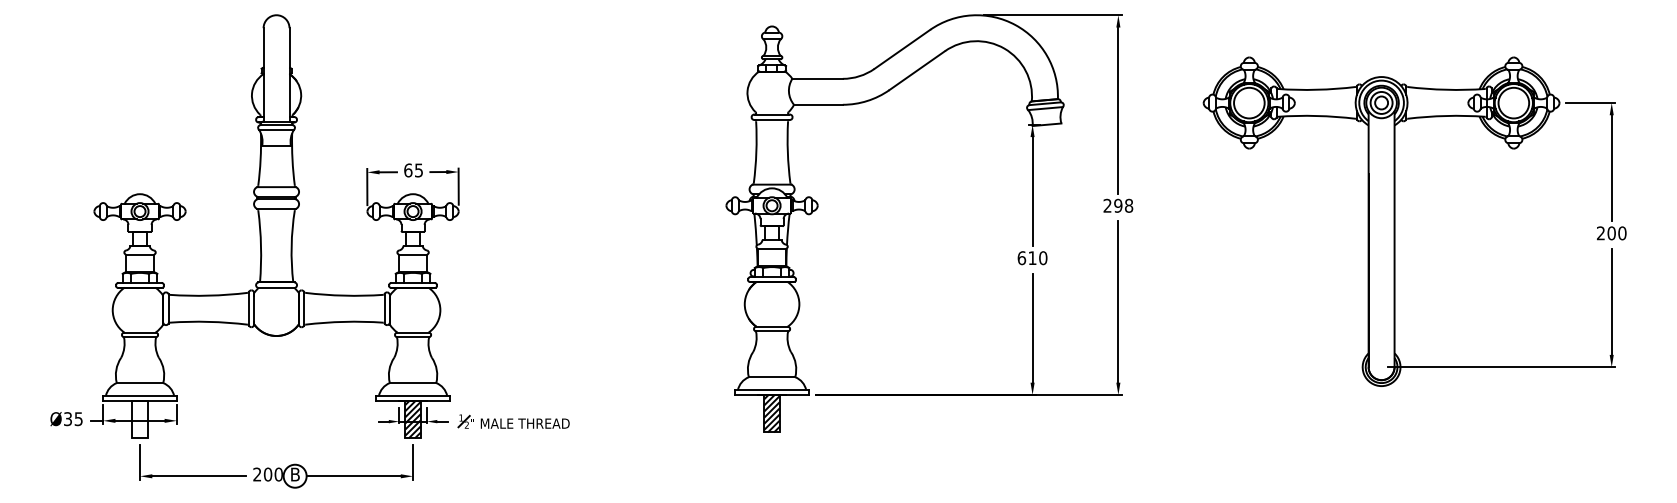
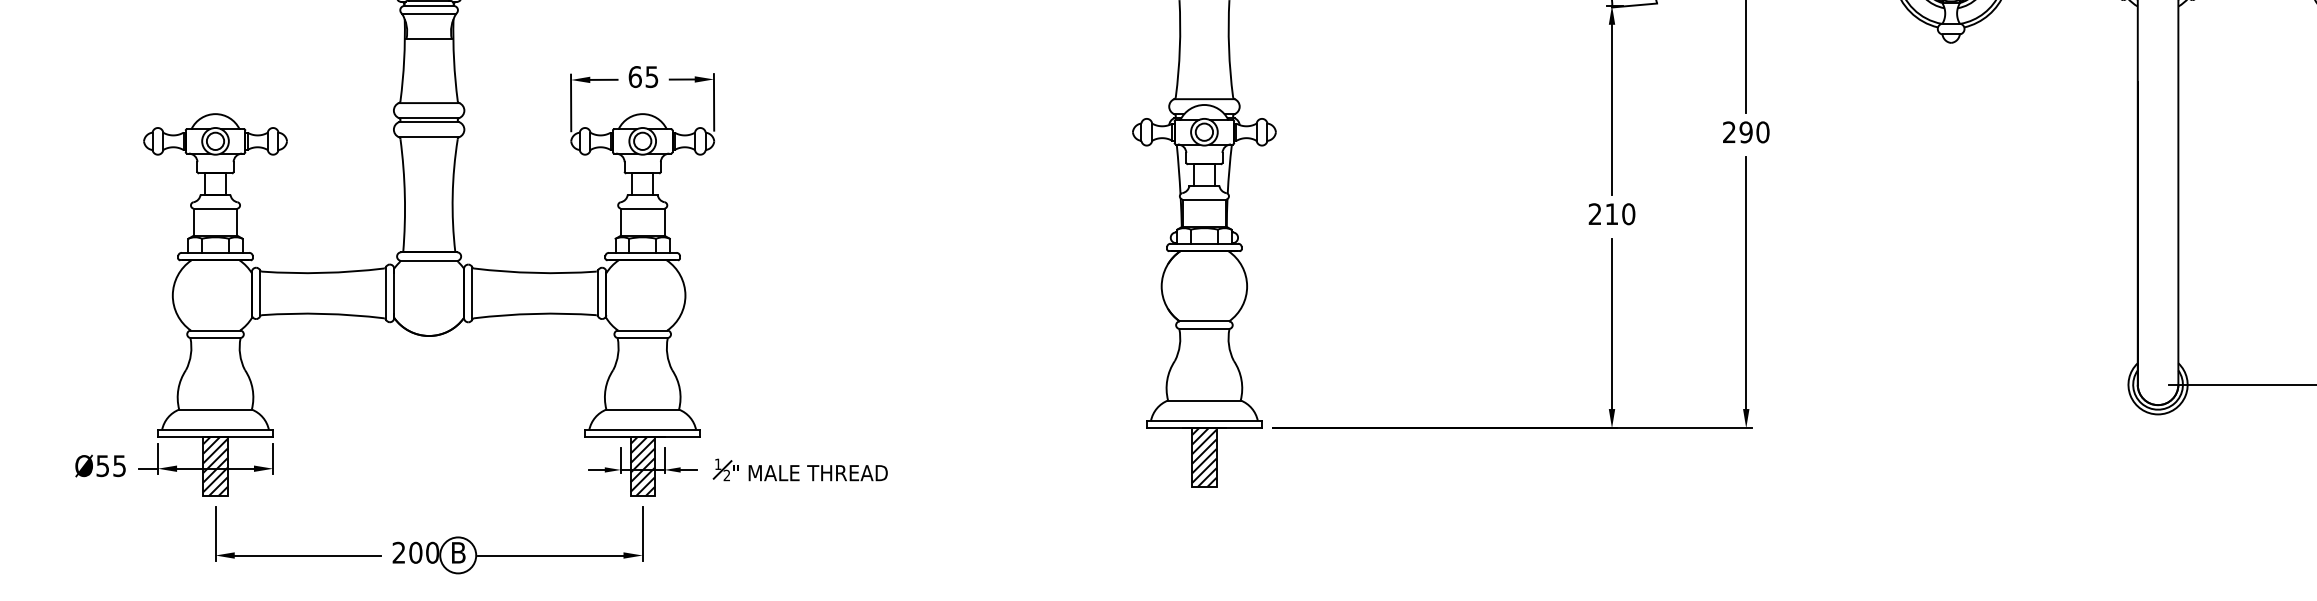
text: (1128, 205) -> (1762, 131), 298 -> 290
text: (1021, 258) -> (1594, 214), 610 -> 210
text: (67, 418) -> (102, 465), Ø35 -> Ø55
hatch: (139, 419) -> (214, 466), added

